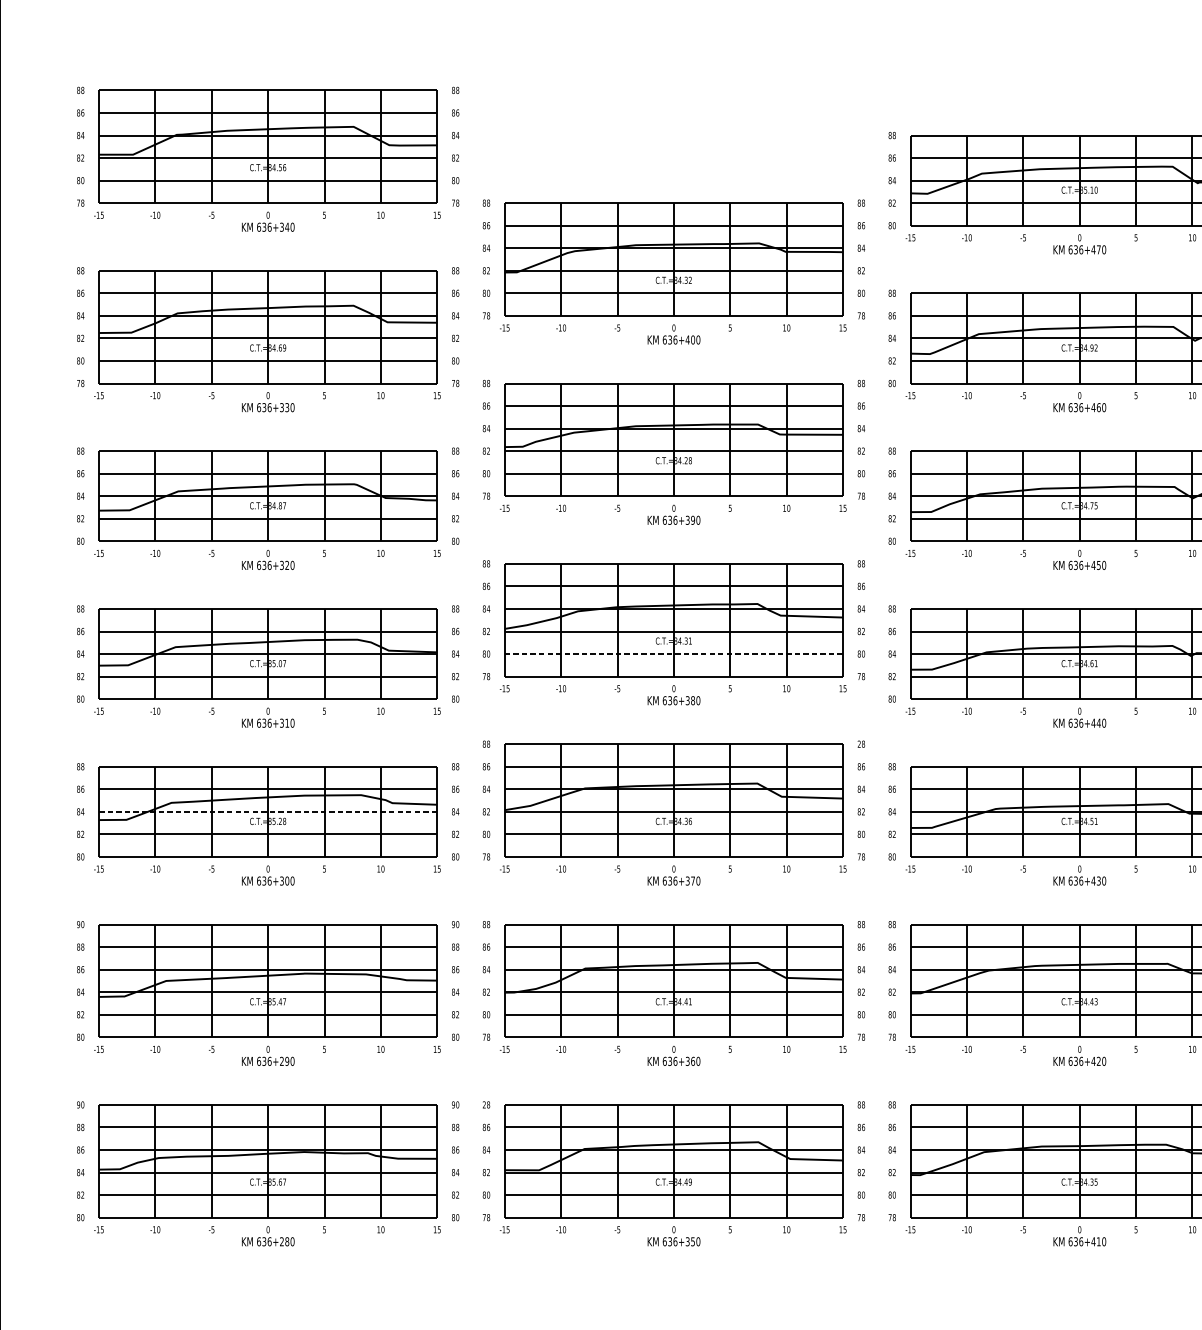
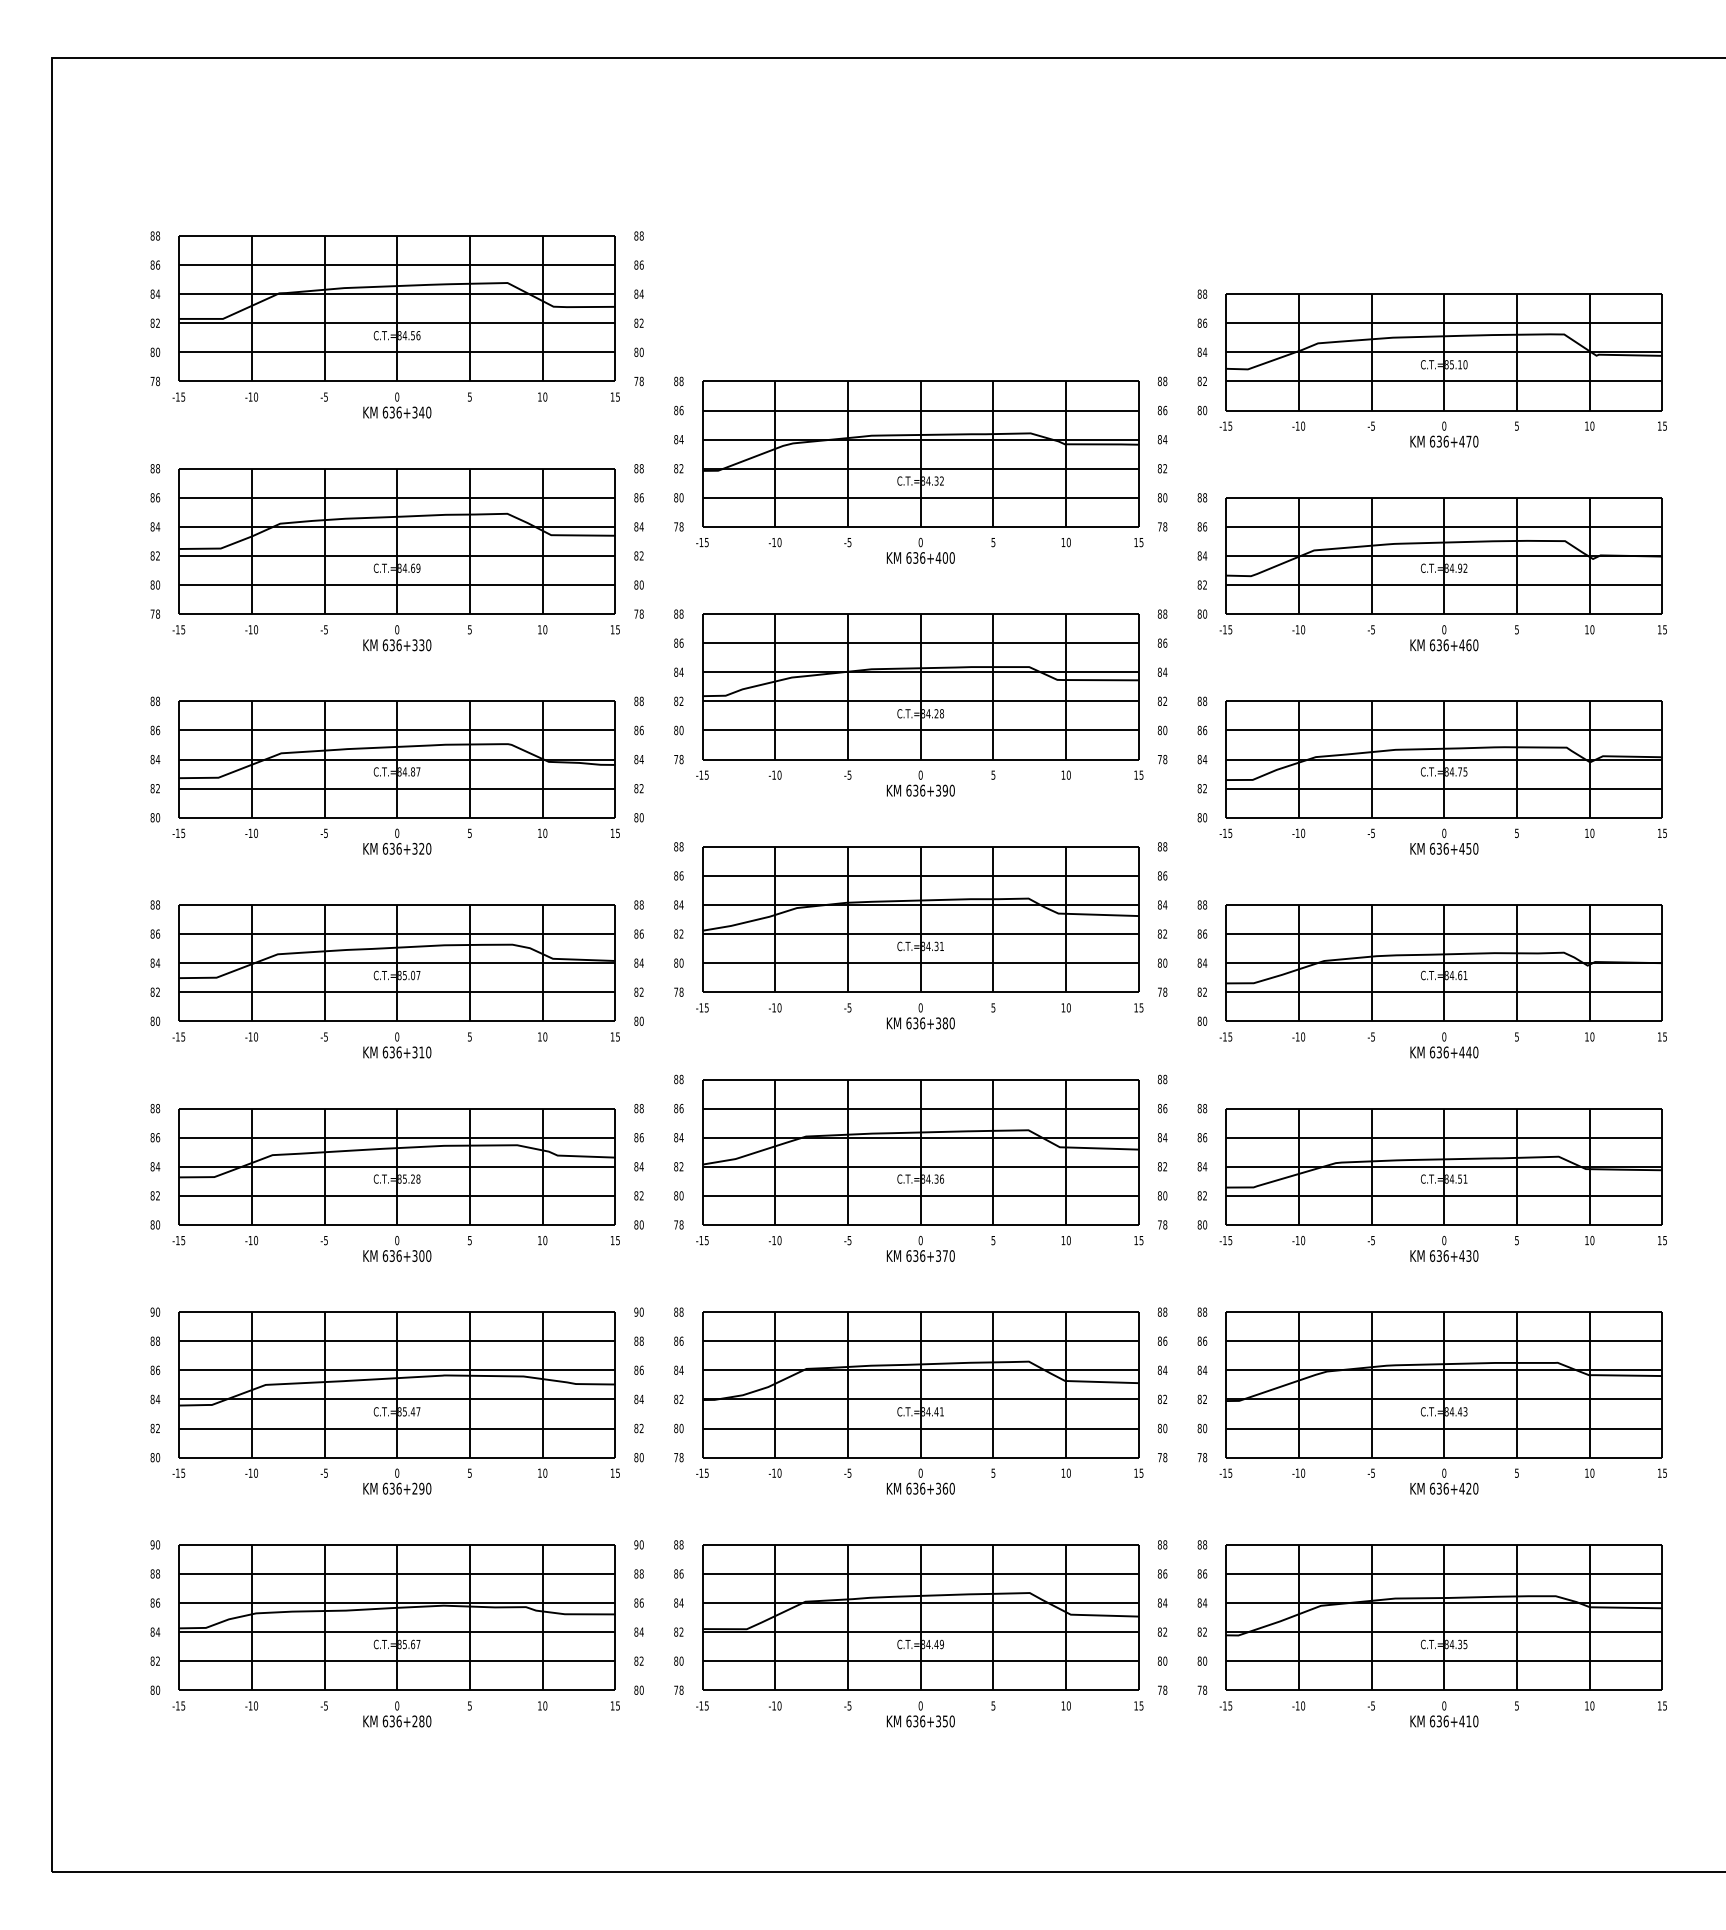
line: (674, 654) -> (921, 963), dashed -> solid
text: (859, 744) -> (1159, 1079), 28 -> 88
line: (268, 811) -> (397, 1166), dashed -> solid
text: (484, 1104) -> (676, 1544), 28 -> 88

